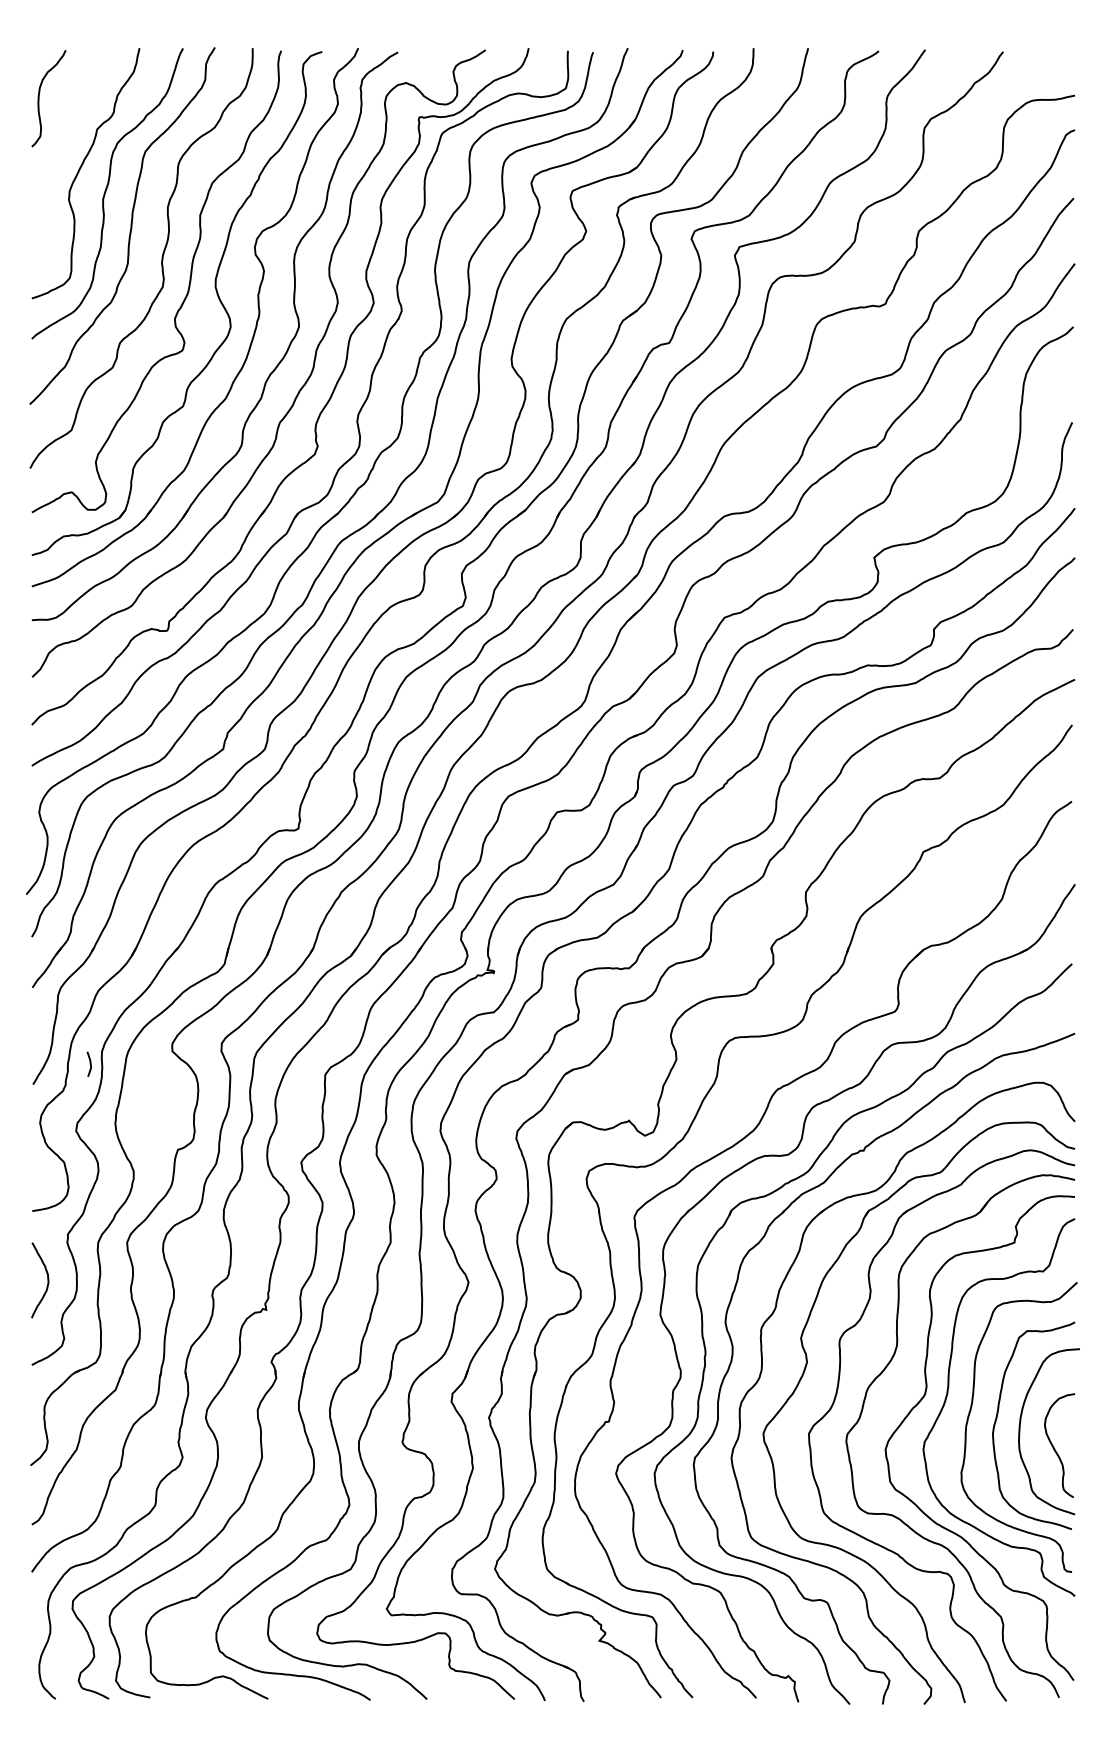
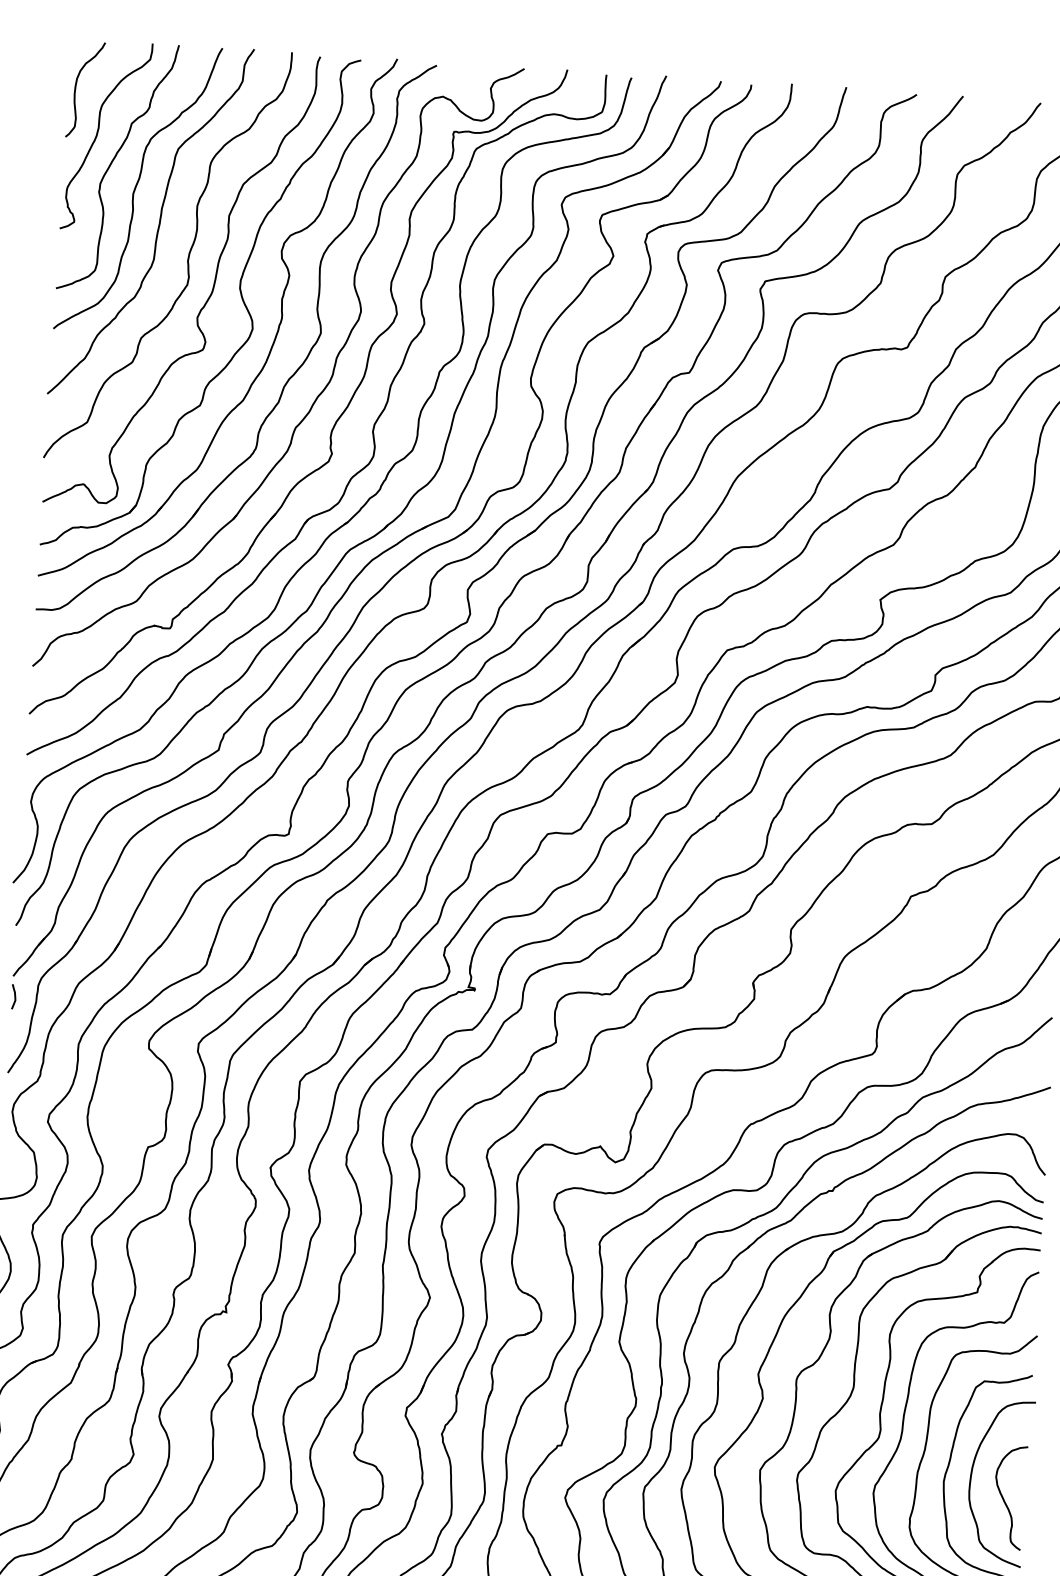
curve: (64, 142) -> (98, 134), added
curve: (89, 1063) -> (14, 996), moved

